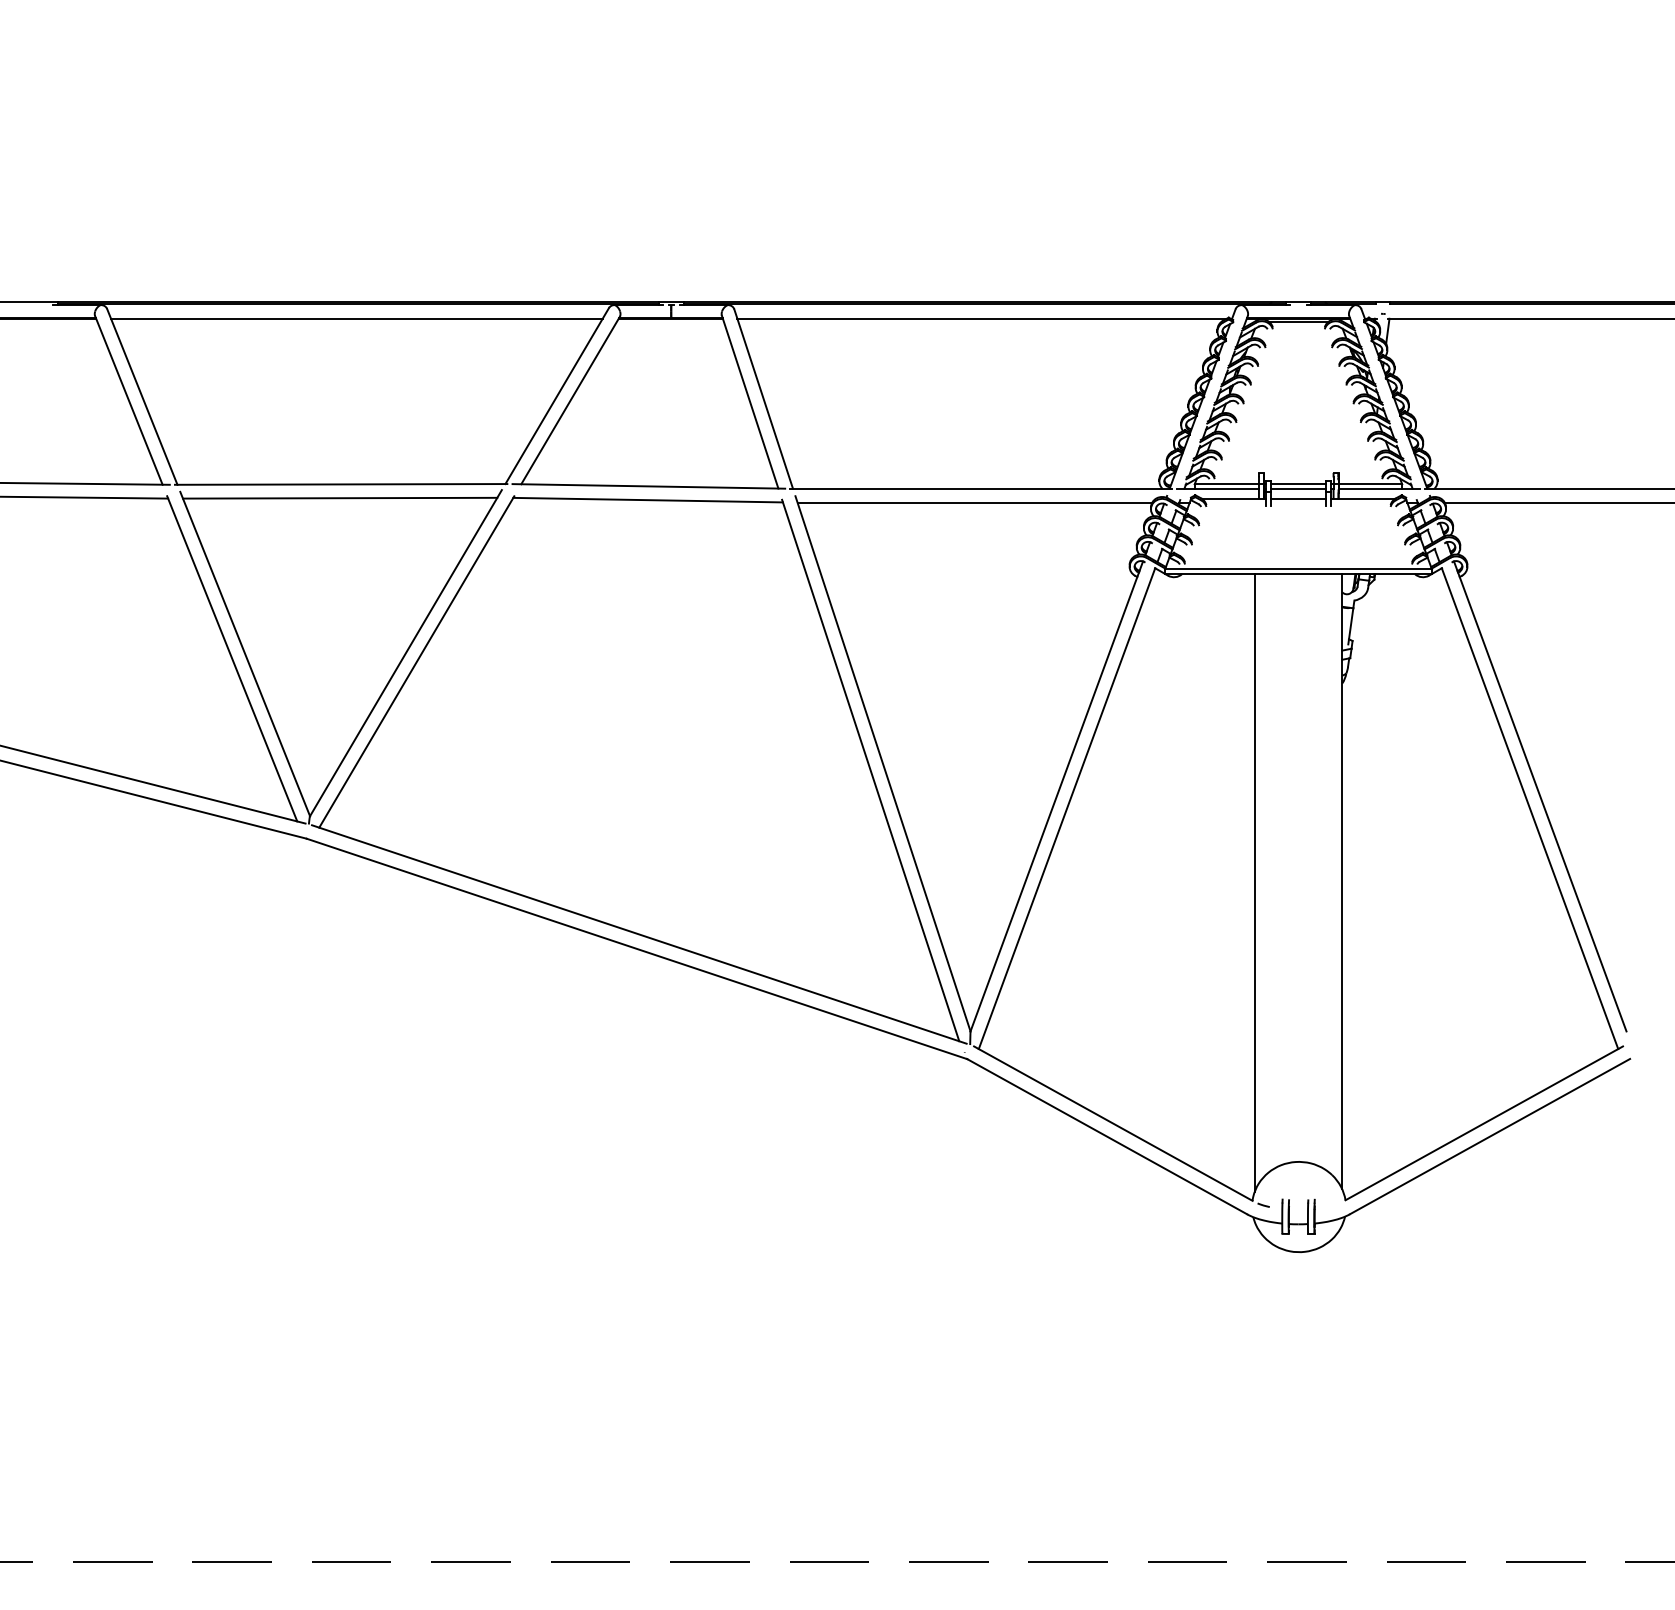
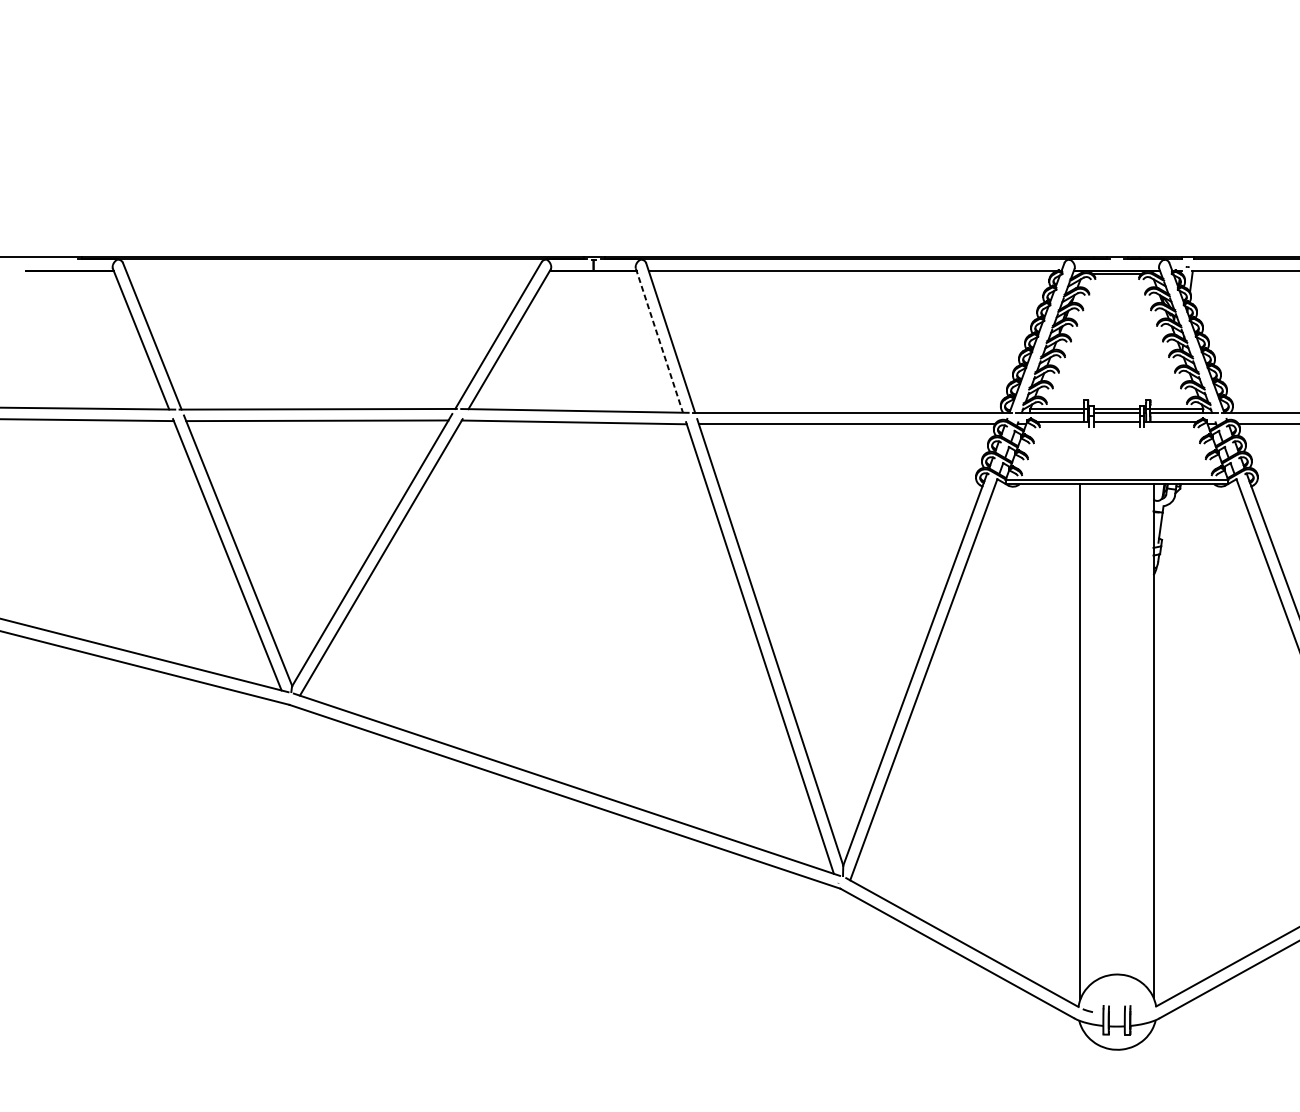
line: (356, 318) -> (331, 270), removed
line: (750, 402) -> (659, 340), solid -> dashed

